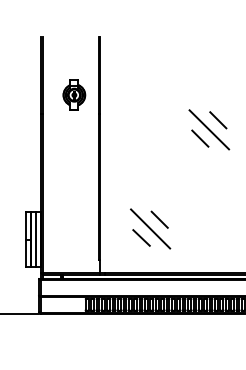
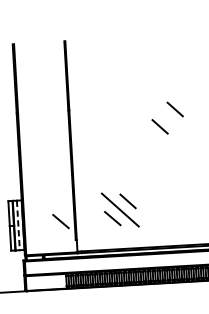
part: (74, 94) -> (45, 93), removed
line: (209, 129) -> (167, 118), removed
line: (83, 237) -> (60, 221), added
line: (35, 239) -> (18, 225), solid -> dashed

